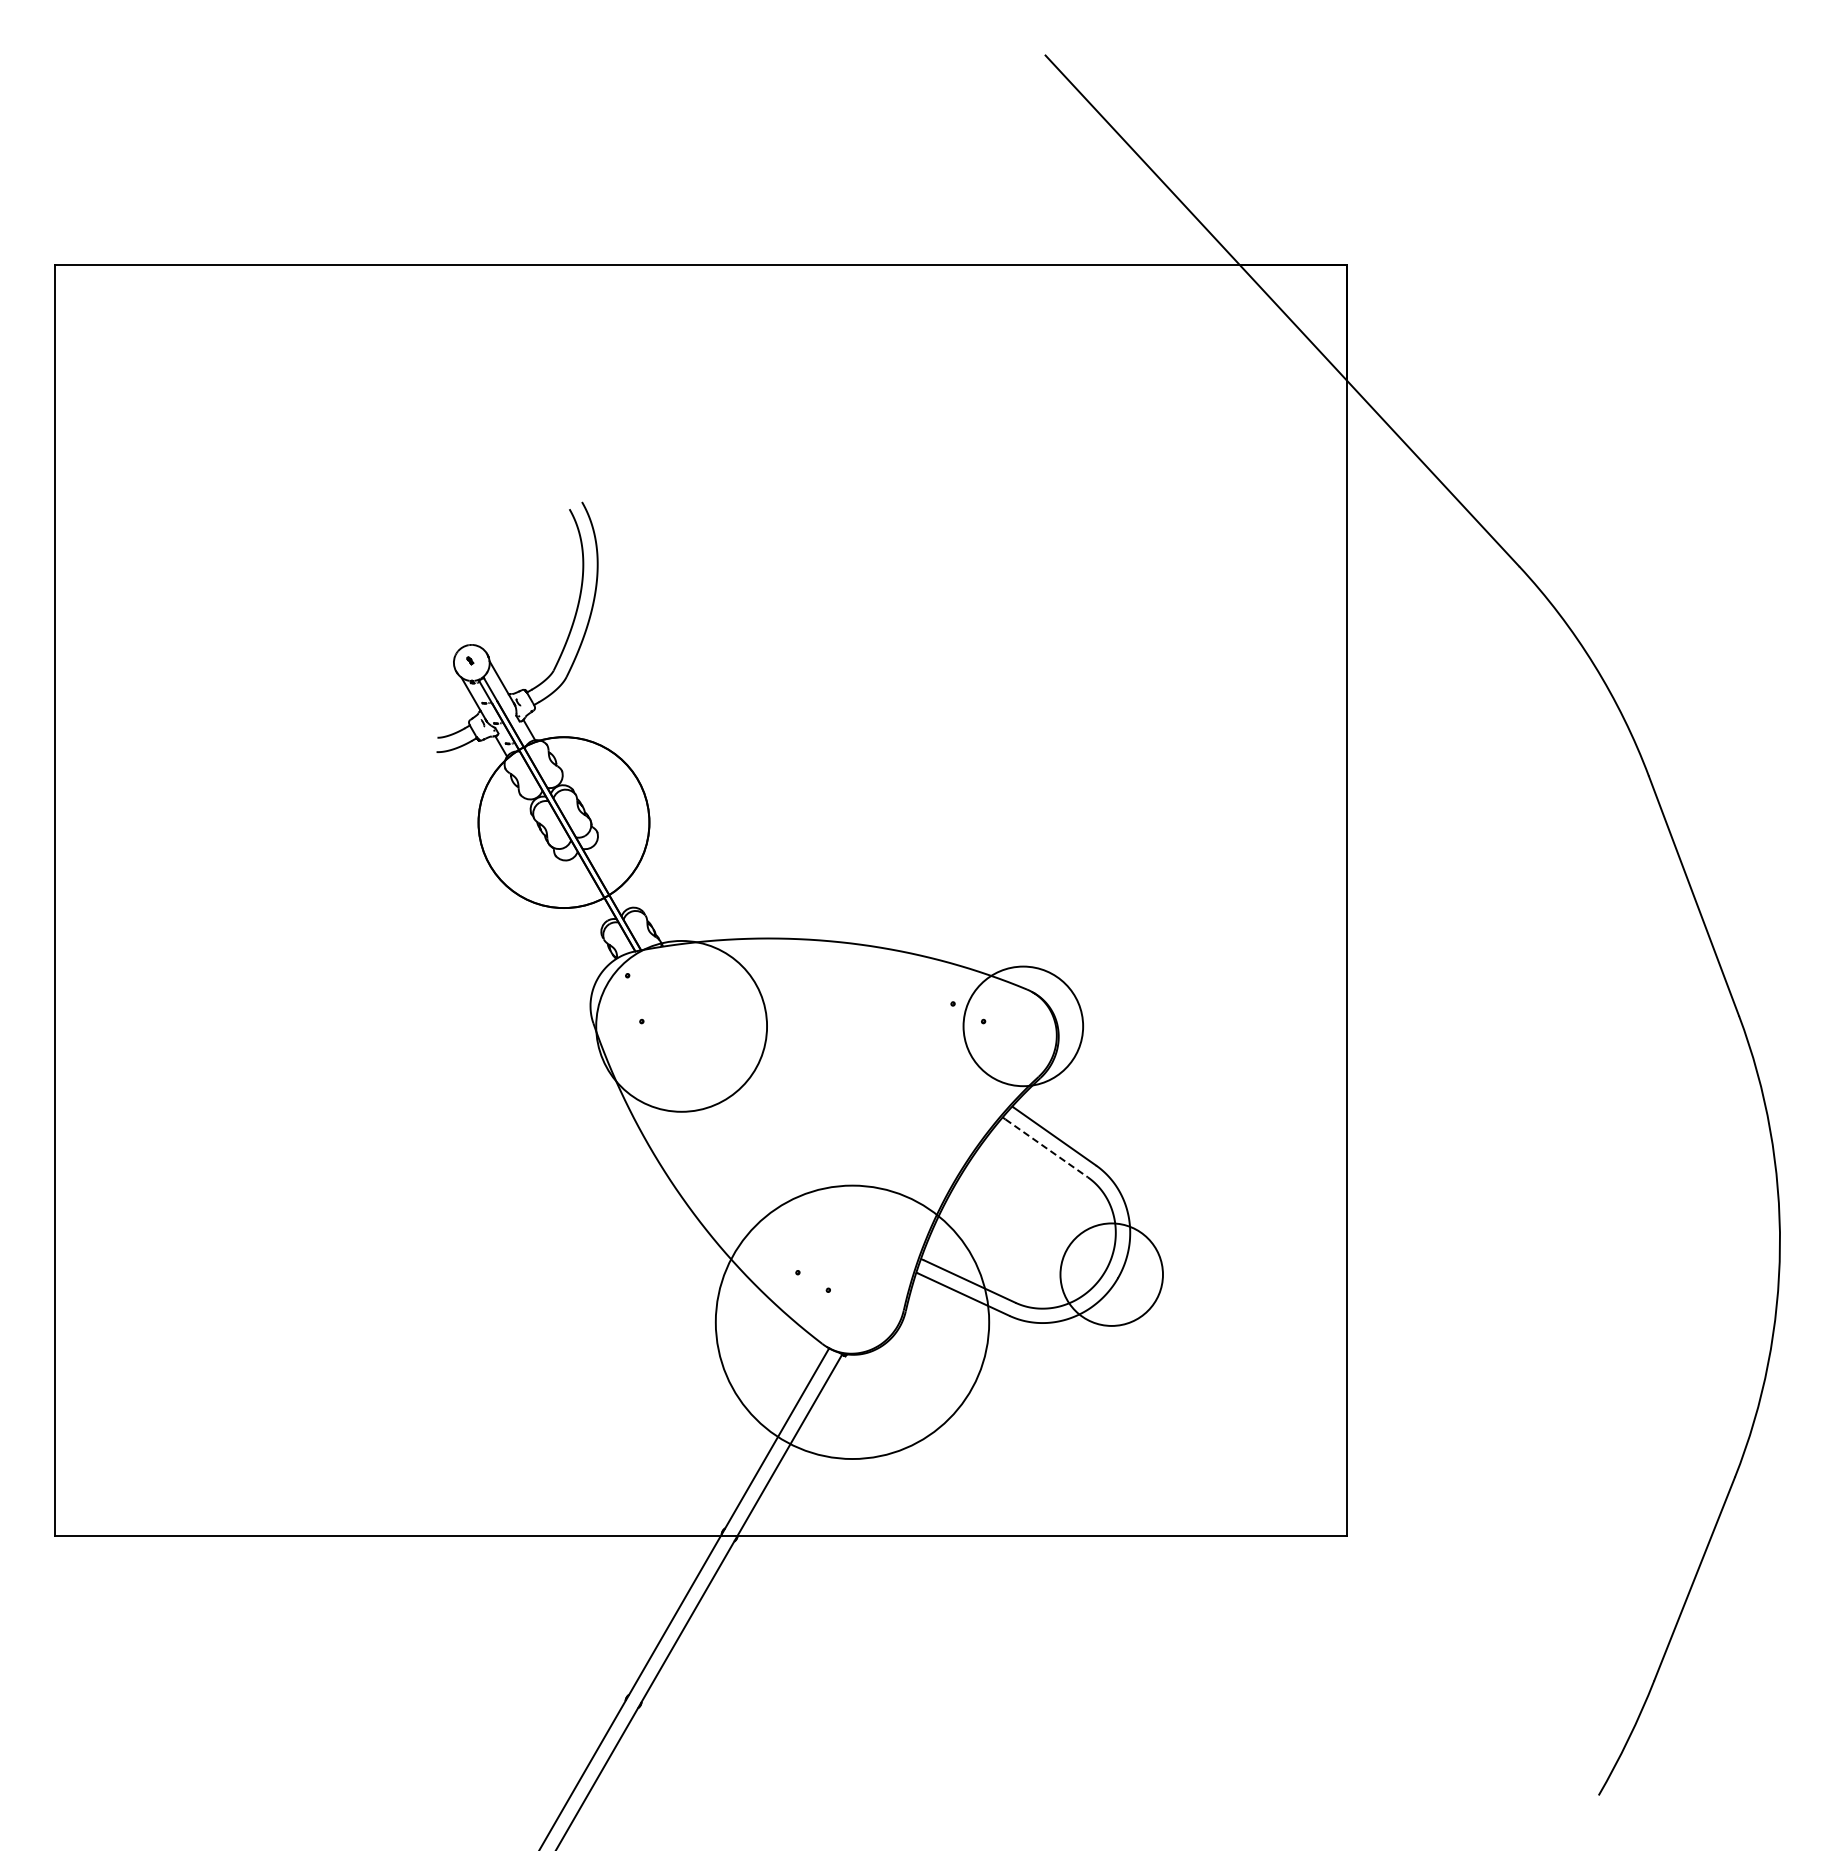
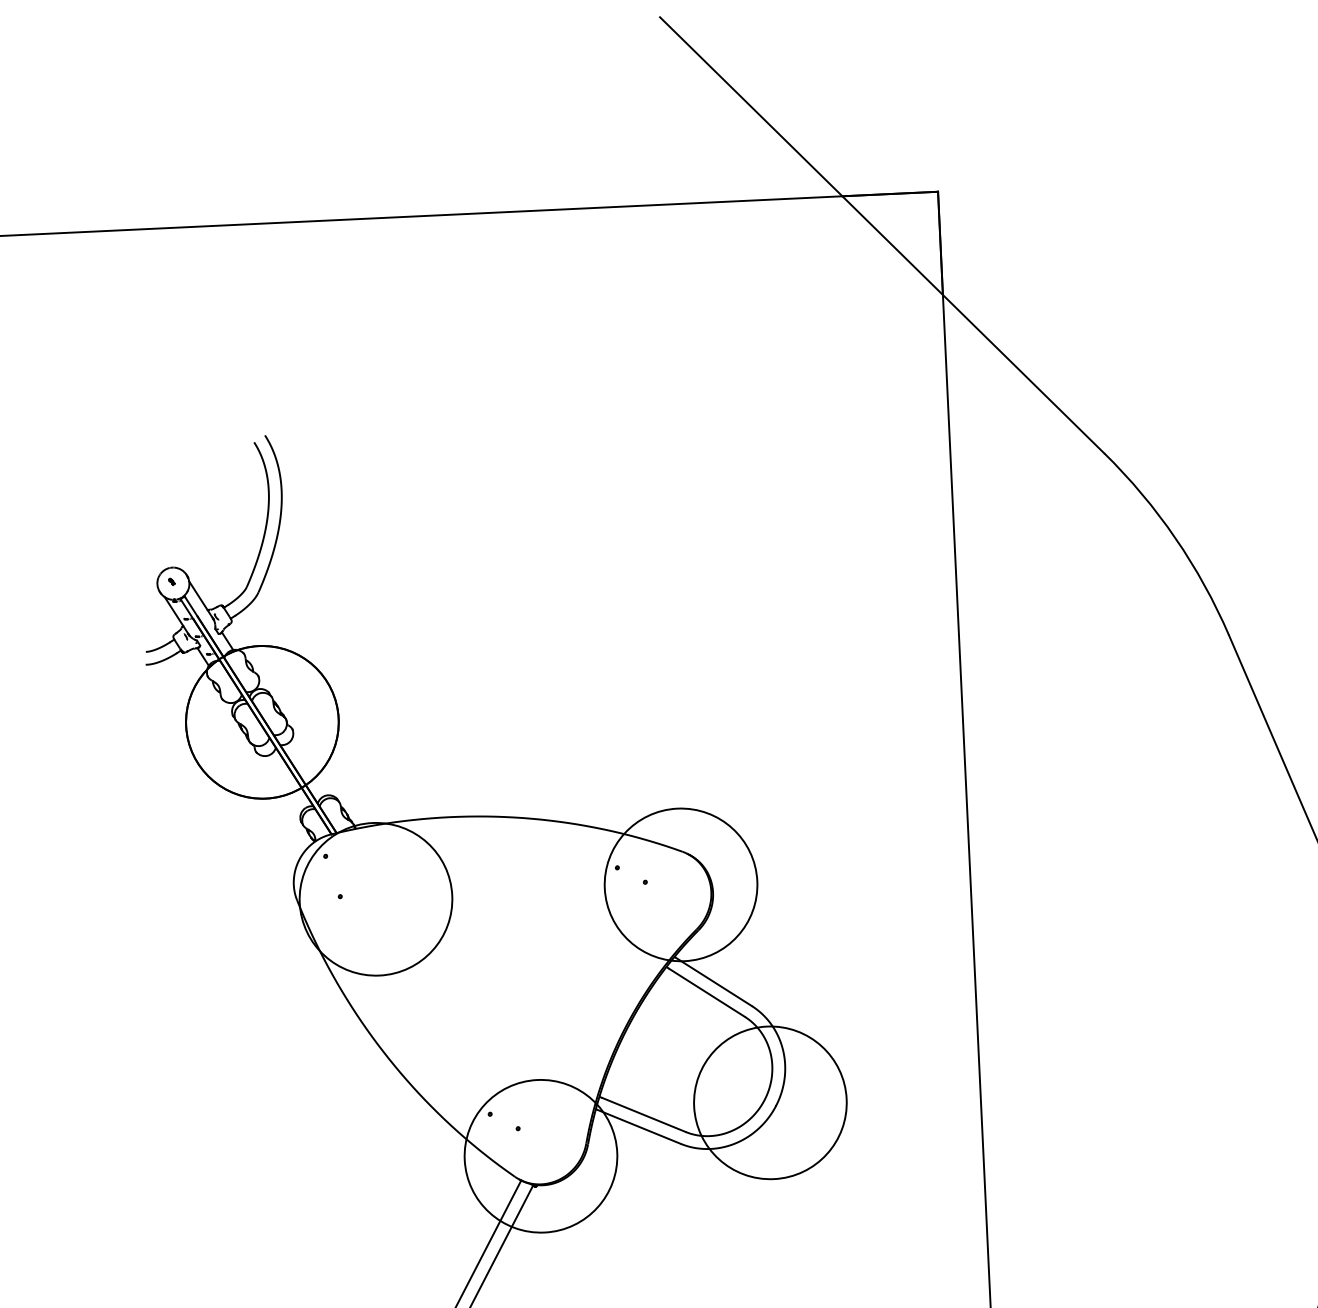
circle: (1022, 1025) -> (680, 884), size x1.43
line: (1047, 1148) -> (707, 992), dashed -> solid
circle: (1111, 1274) -> (770, 1102), size x1.67
circle: (852, 1321) -> (540, 1155), size x0.62

